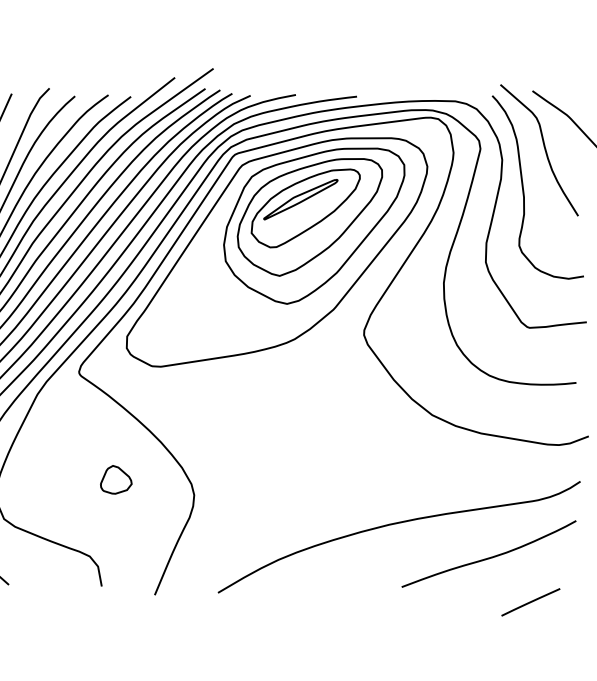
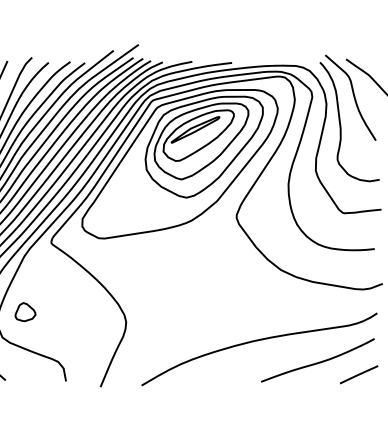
part: (116, 480) -> (25, 312), moved
line: (531, 601) -> (359, 374), moved

